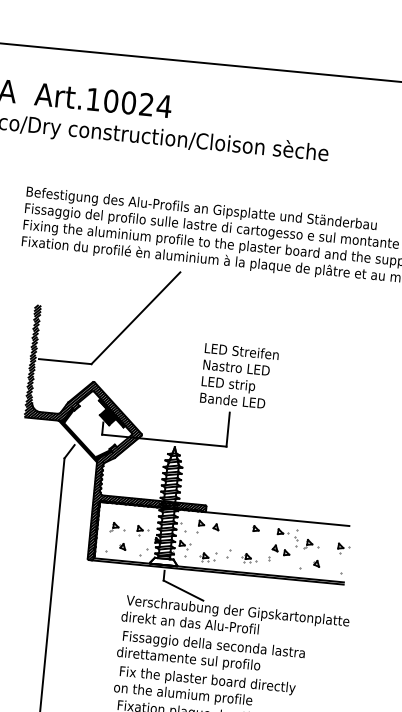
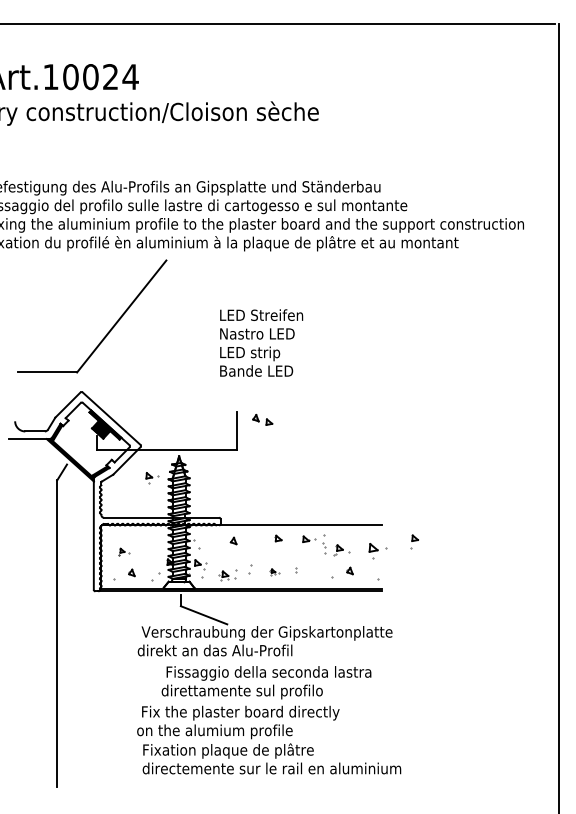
text: (239, 375) -> (261, 342), moved
hatch: (117, 437) -> (113, 451), removed
part: (200, 526) -> (414, 541), moved
part: (117, 527) -> (123, 552), size x0.7
part: (142, 531) -> (152, 478), moved
part: (343, 548) -> (378, 551), size x1.4
part: (280, 550) -> (262, 419), moved
part: (249, 557) -> (274, 571), size x0.6
text: (210, 653) -> (266, 682), moved

